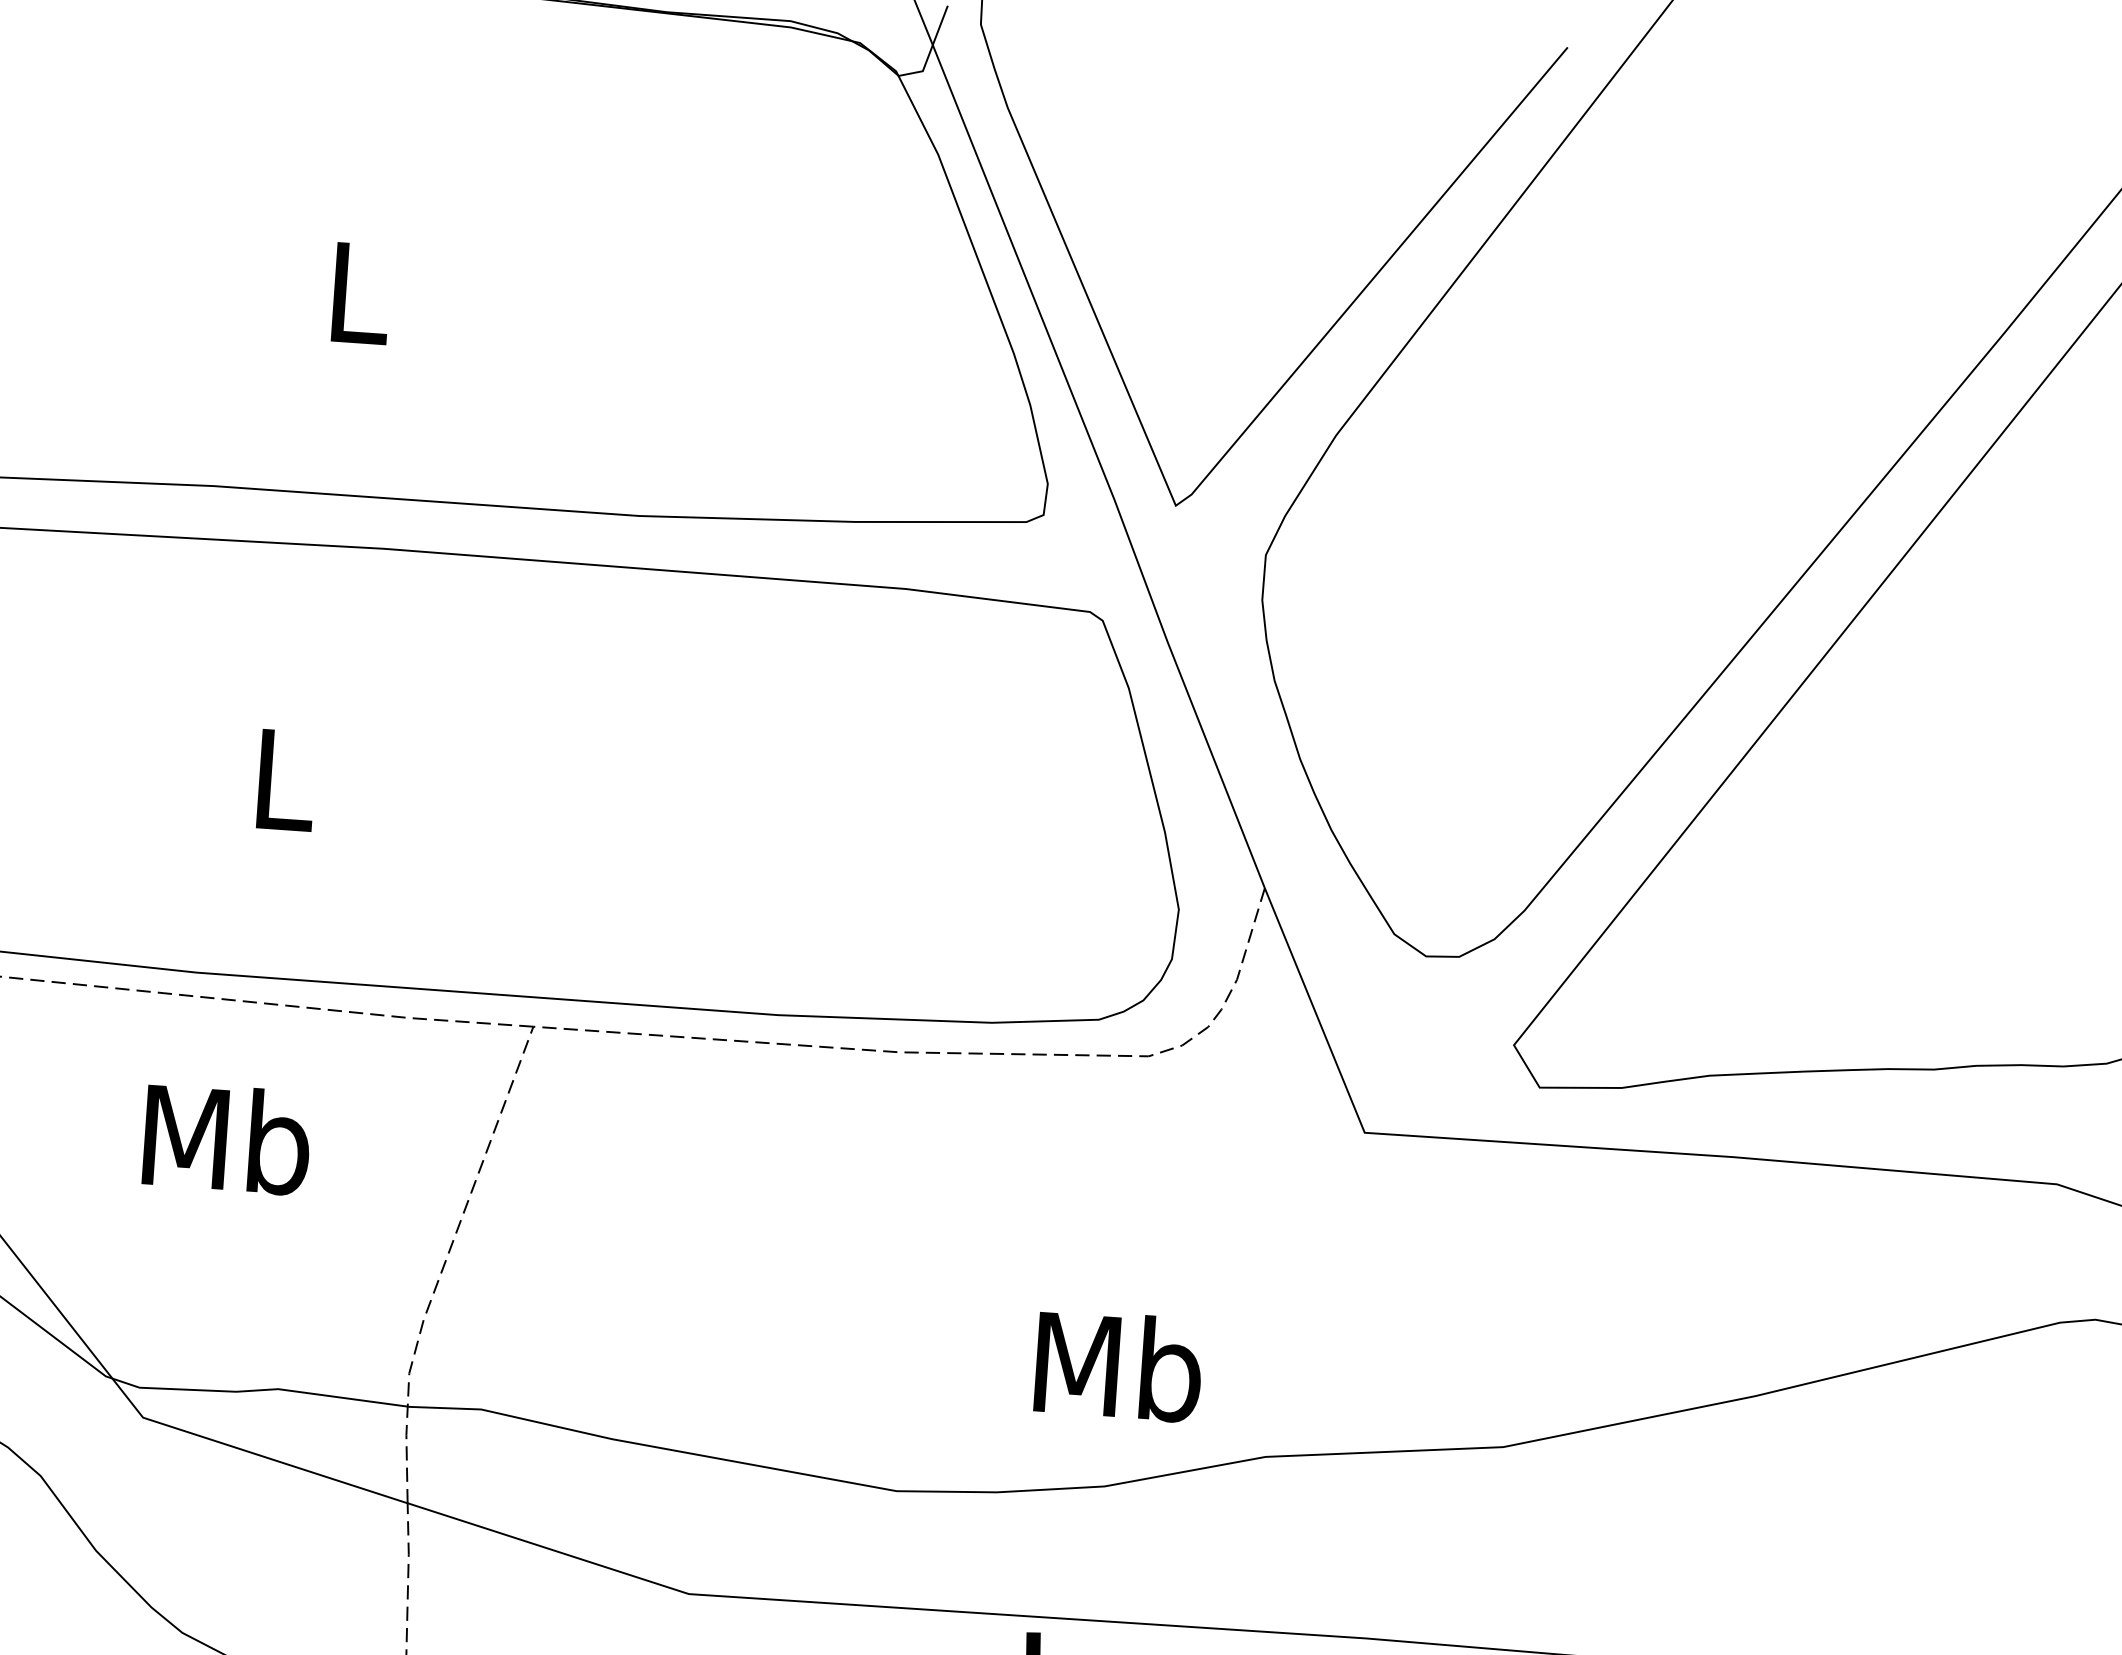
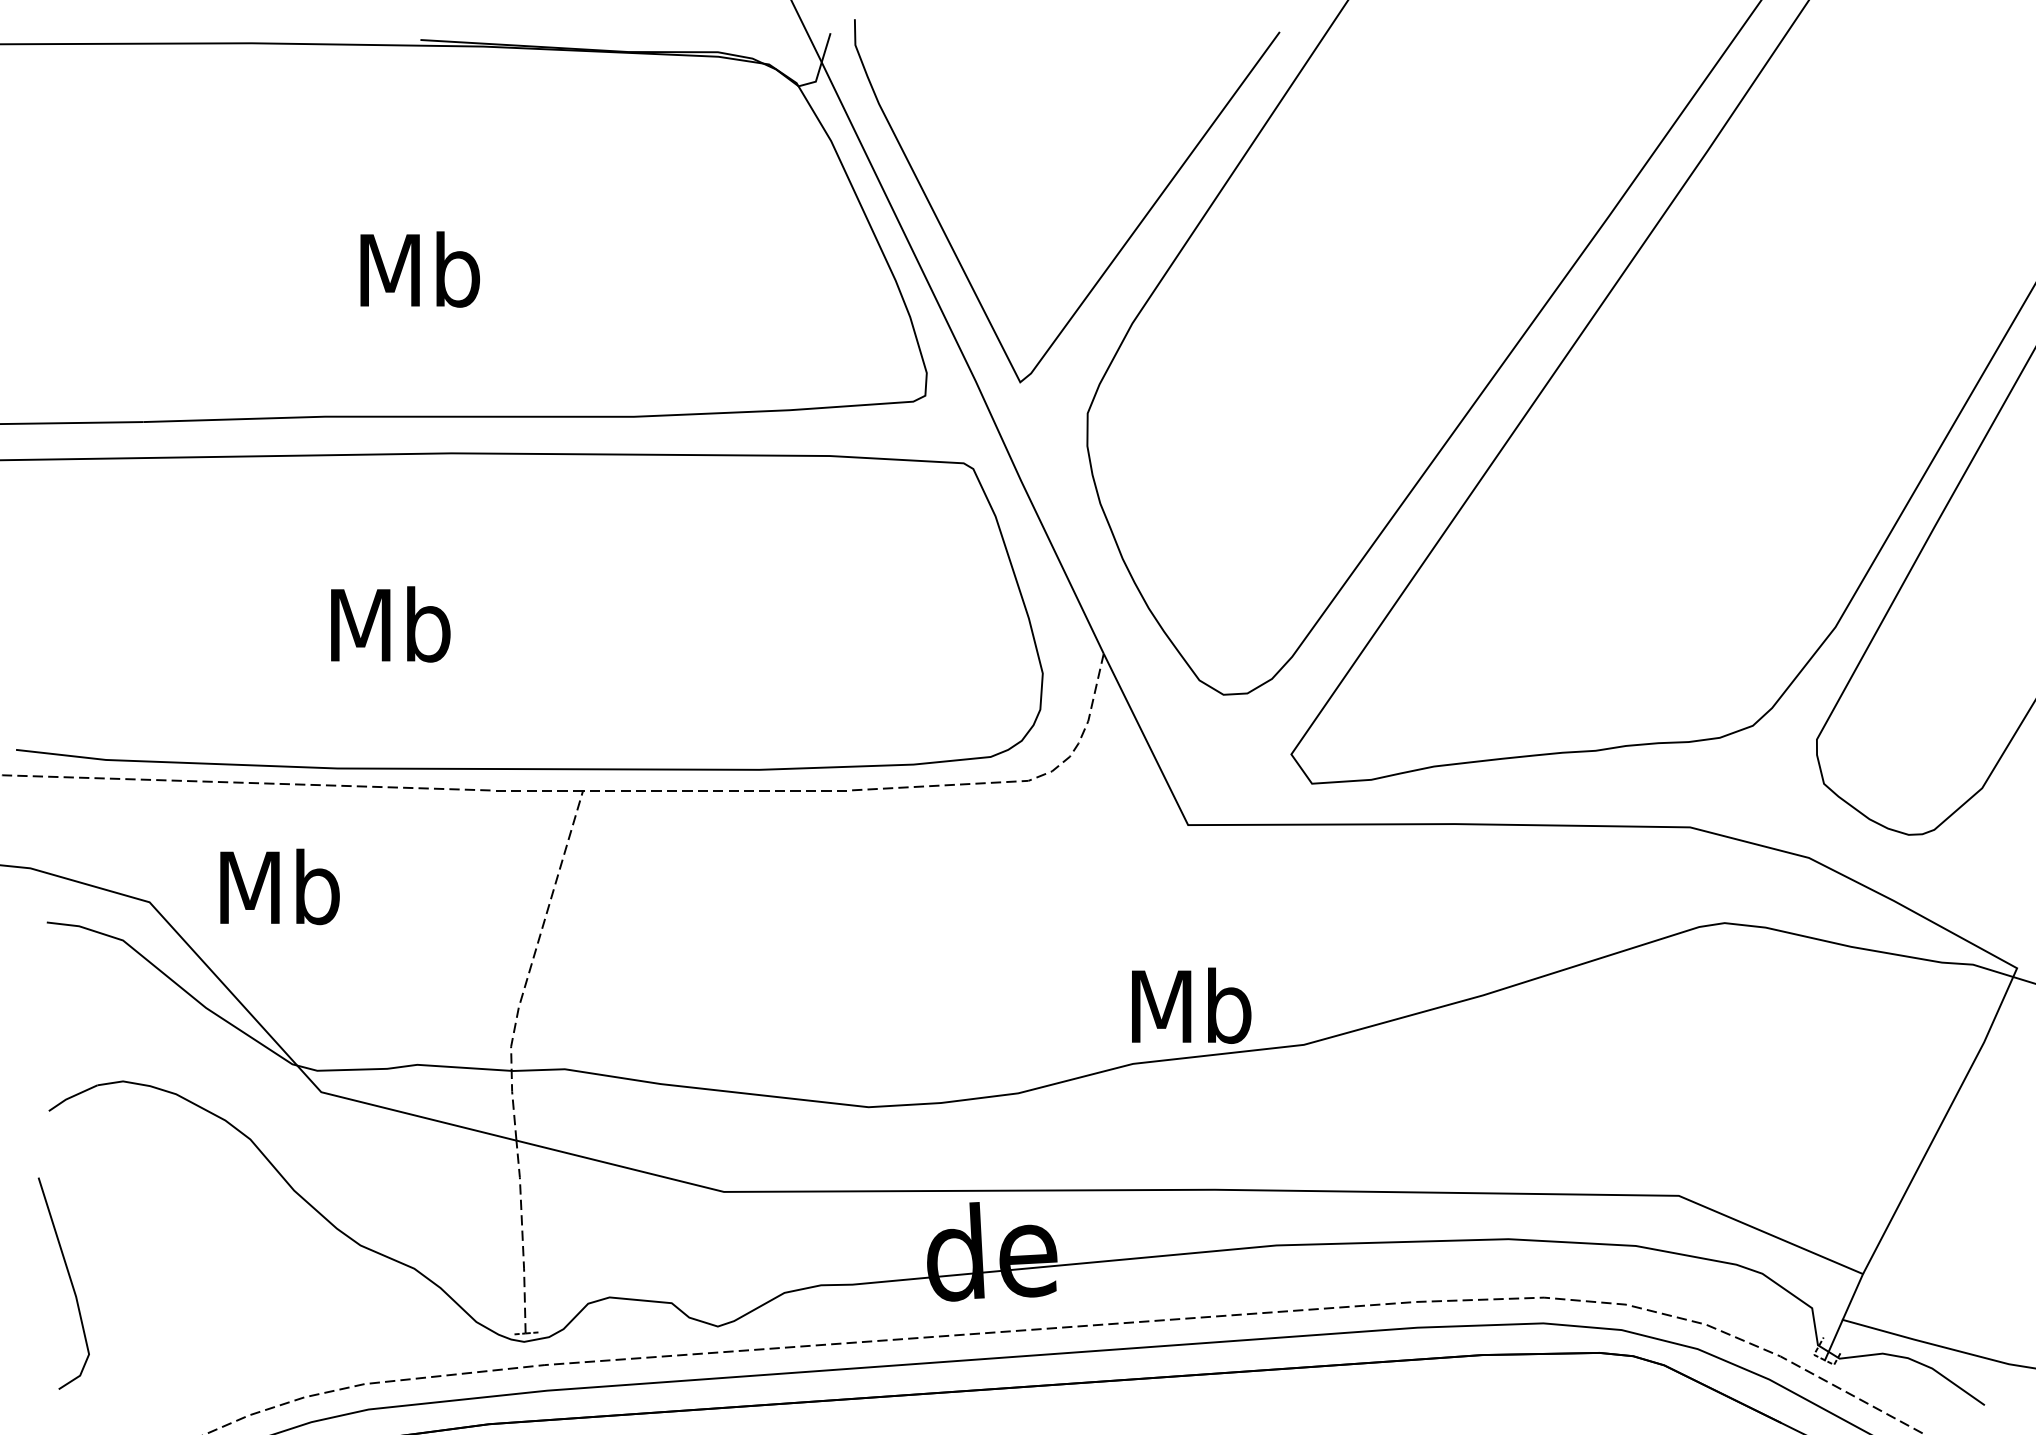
text: (359, 292) -> (420, 269), L -> Mb
text: (283, 779) -> (390, 624), L -> Mb
text: (226, 1138) -> (279, 886), moved
text: (1118, 1365) -> (1191, 1005), moved

